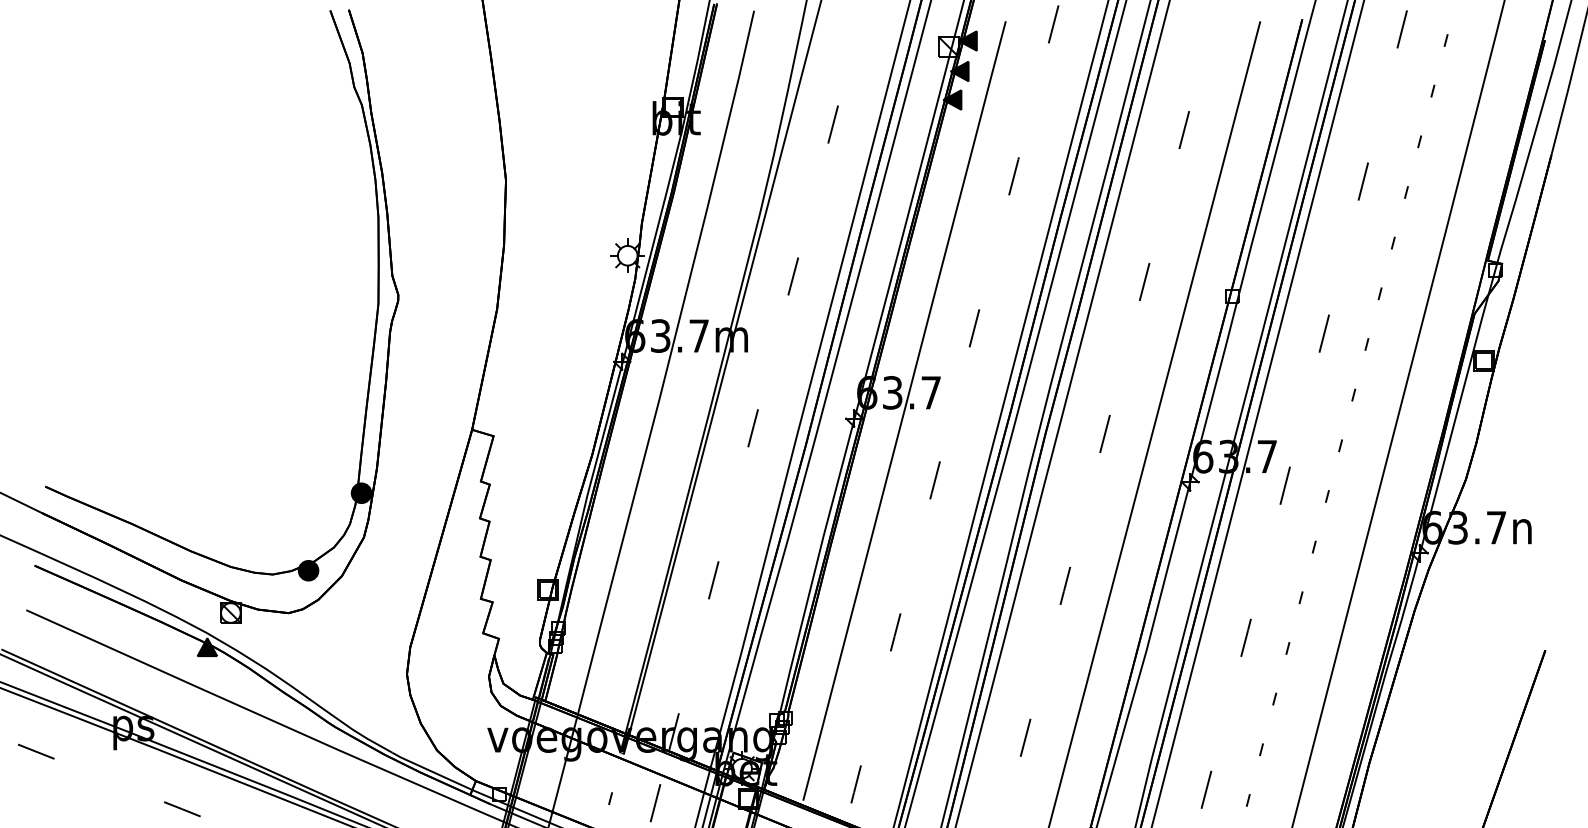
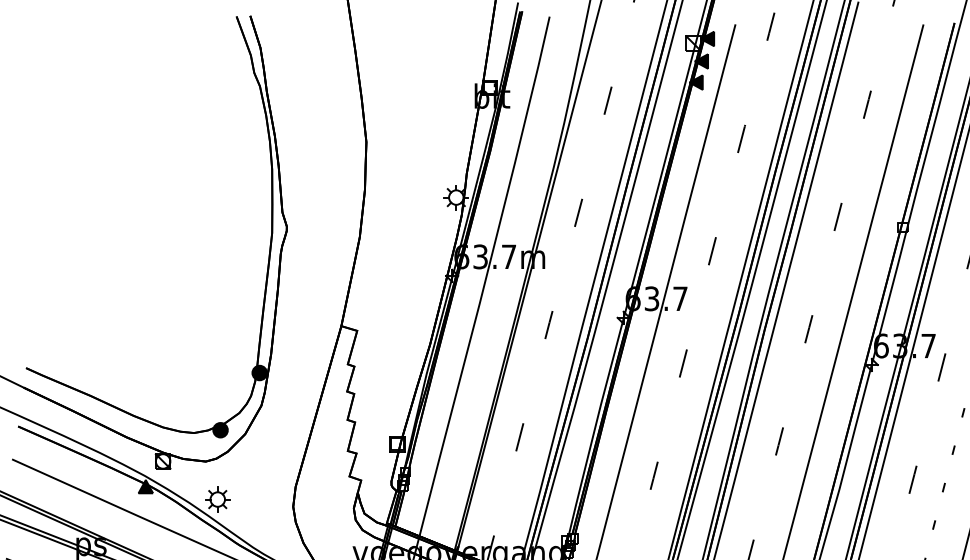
part: (304, 664) -> (217, 499), added

